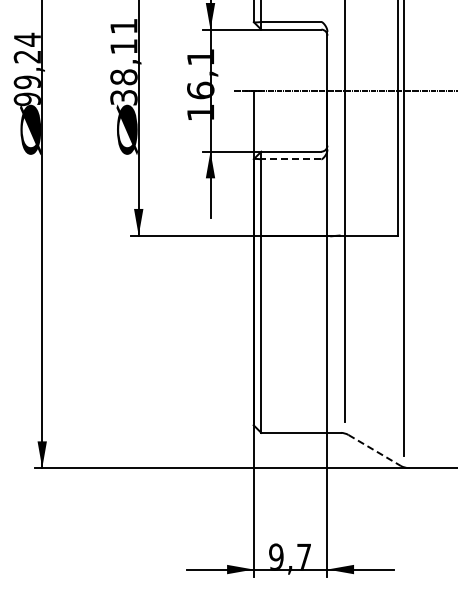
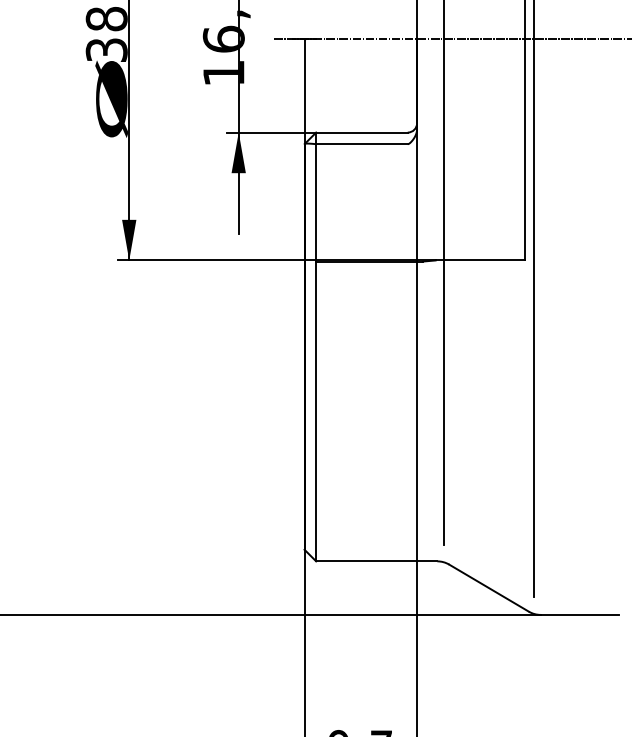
line: (290, 159) -> (360, 144), dashed -> solid
line: (375, 450) -> (490, 588), dashed -> solid

